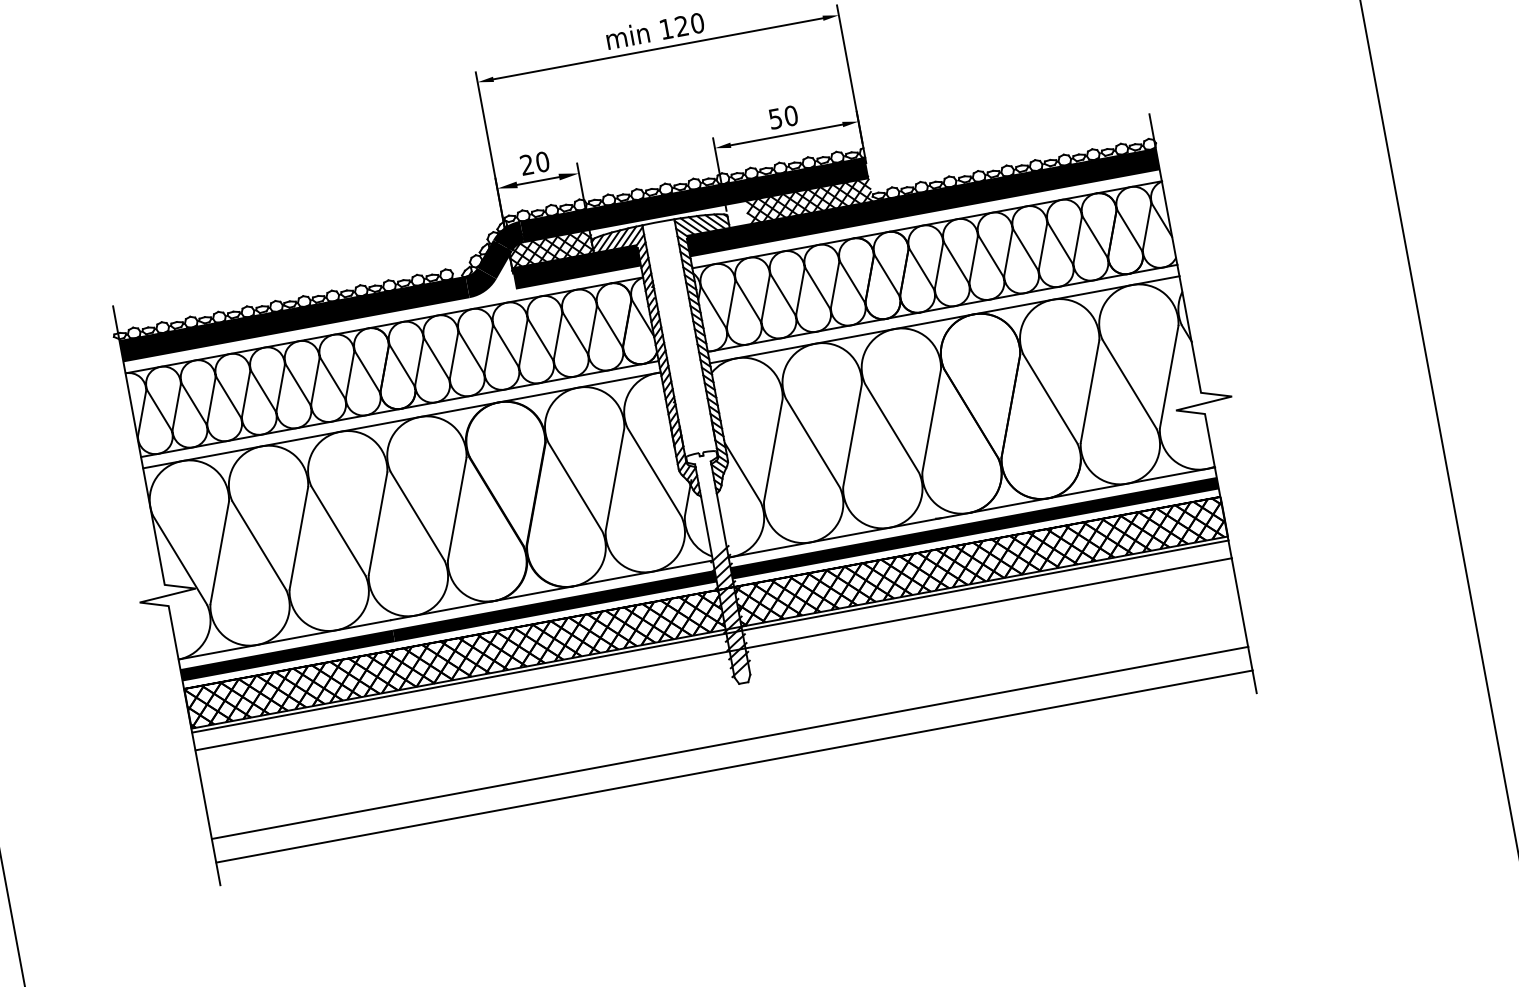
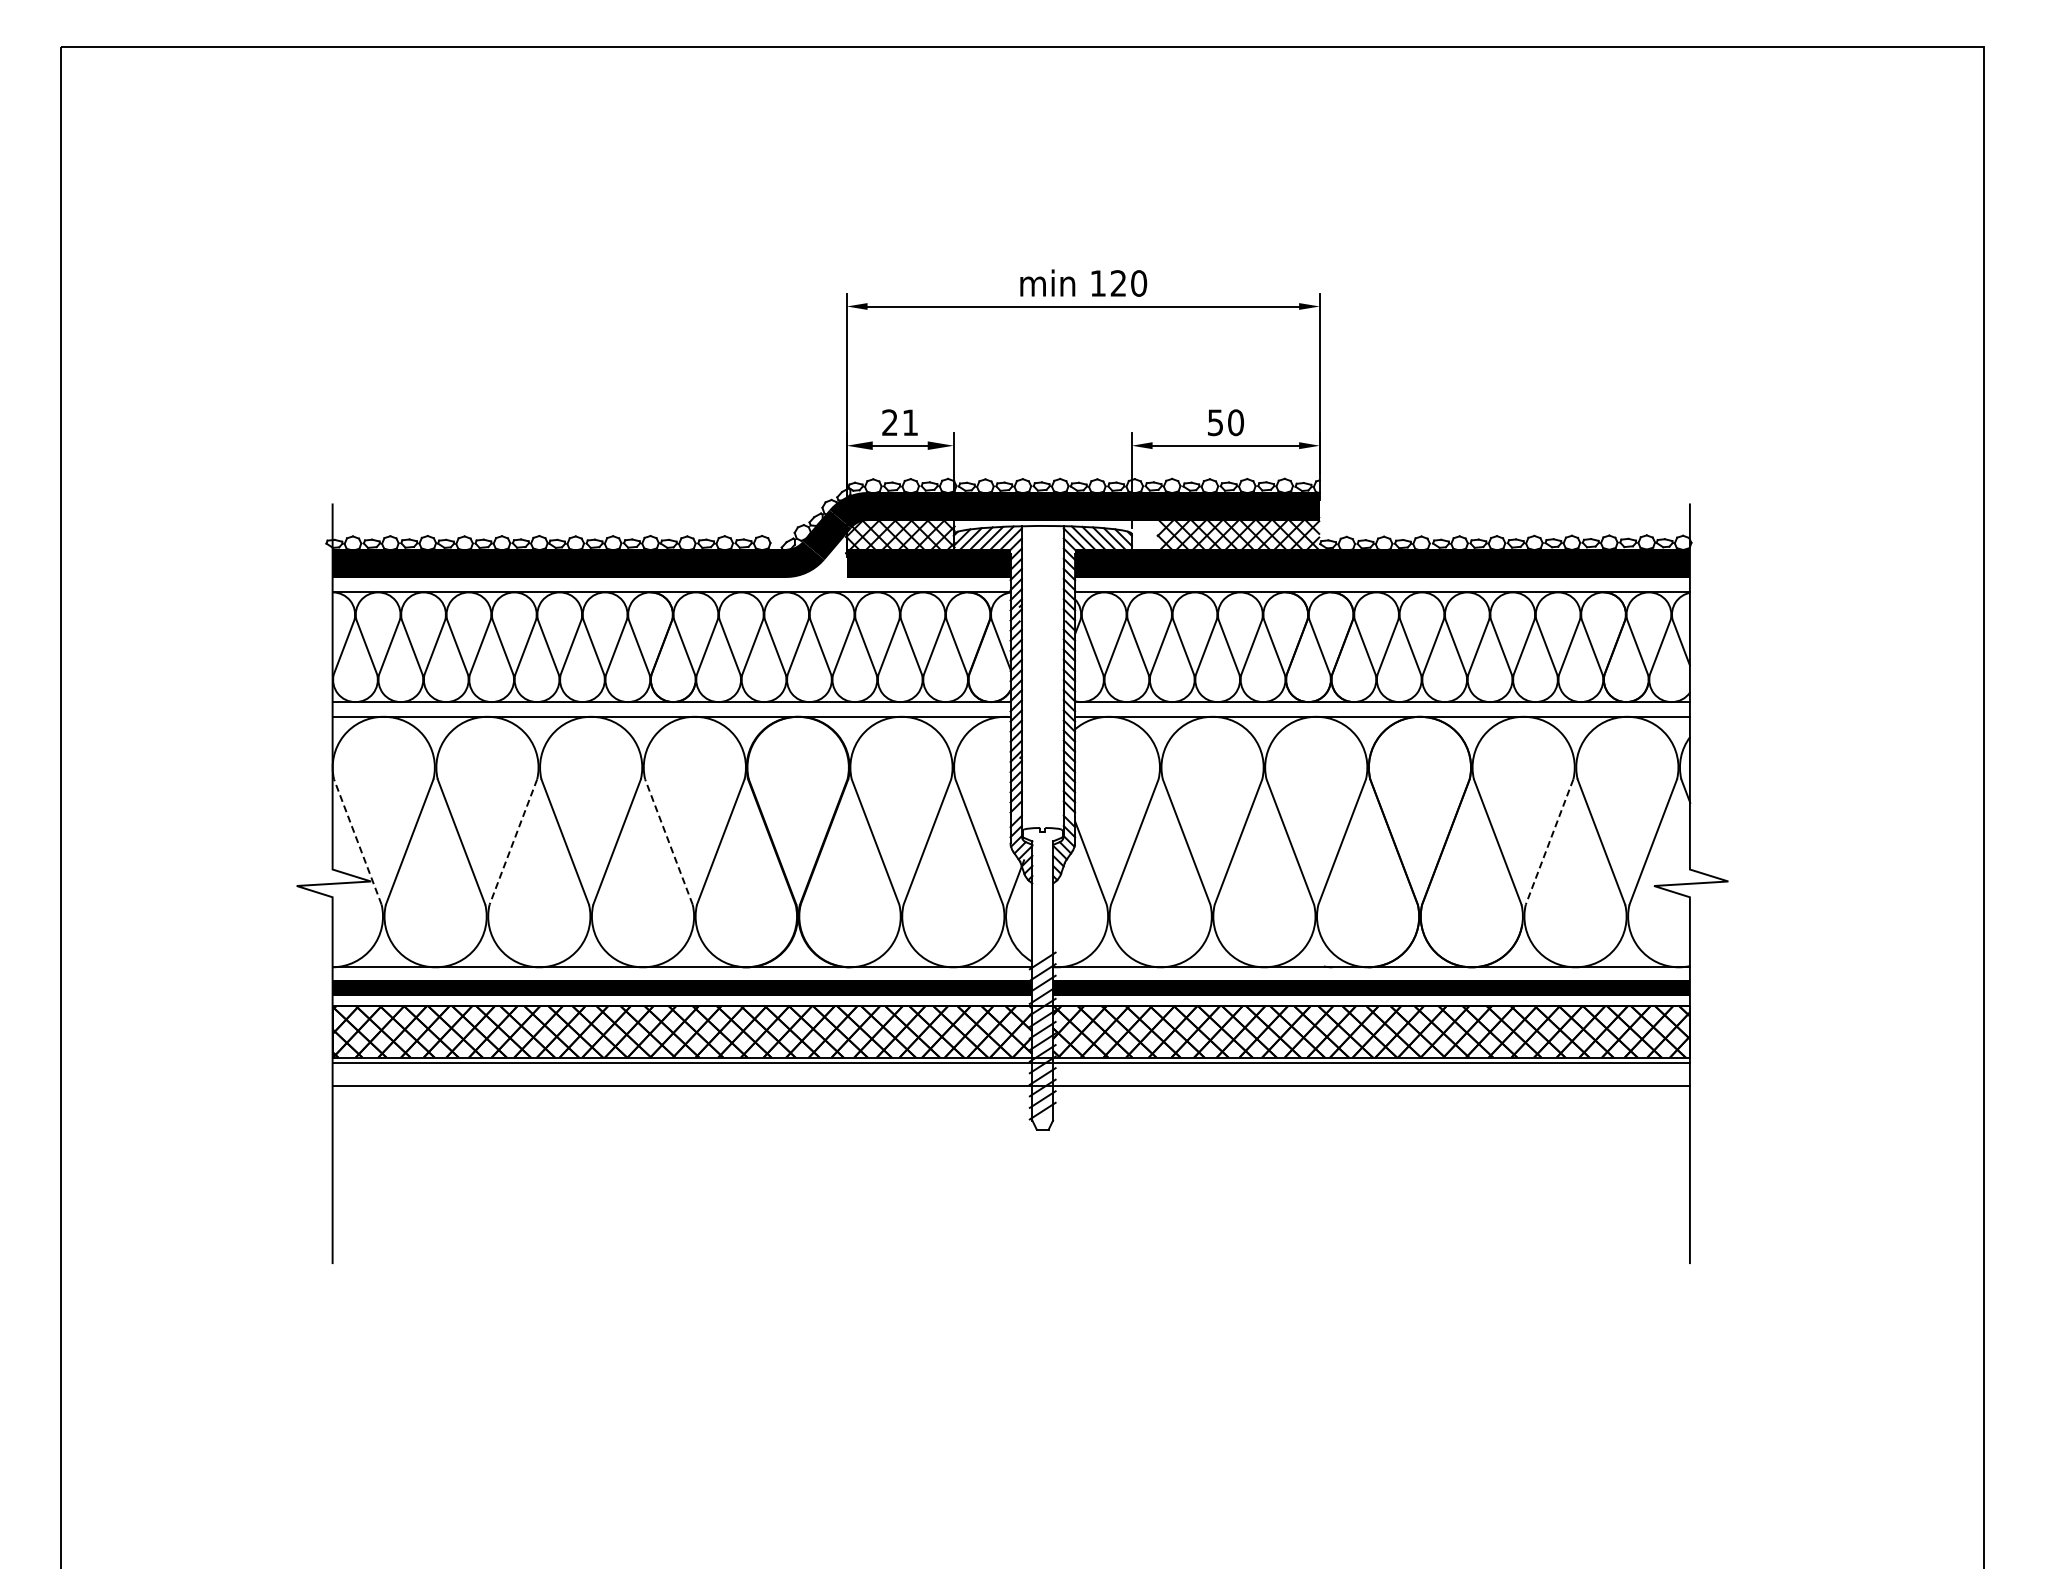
text: (542, 161) -> (910, 422), 20 -> 21
line: (1090, 392) -> (1549, 842), solid -> dashed
line: (417, 516) -> (668, 842), solid -> dashed
line: (299, 538) -> (513, 842), solid -> dashed
line: (179, 560) -> (357, 842), solid -> dashed
line: (730, 743) -> (1011, 1202), removed
line: (734, 766) -> (1011, 1233), removed

